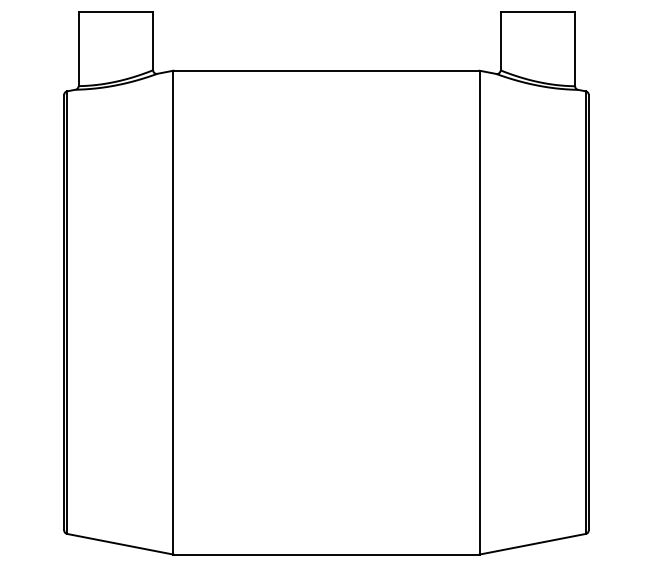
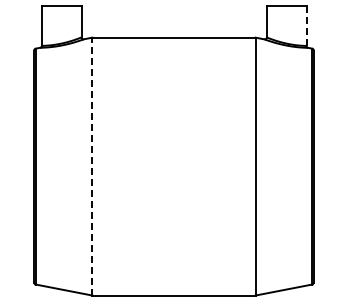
line: (575, 49) -> (306, 26), solid -> dashed
line: (173, 312) -> (92, 166), solid -> dashed

